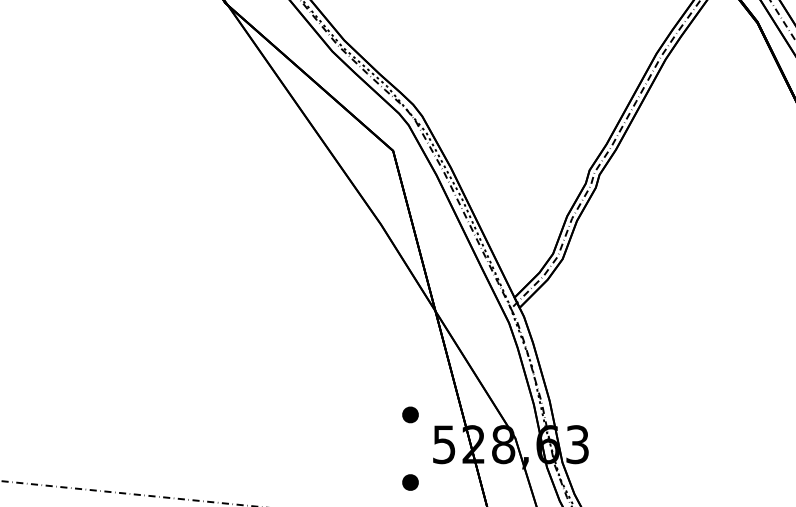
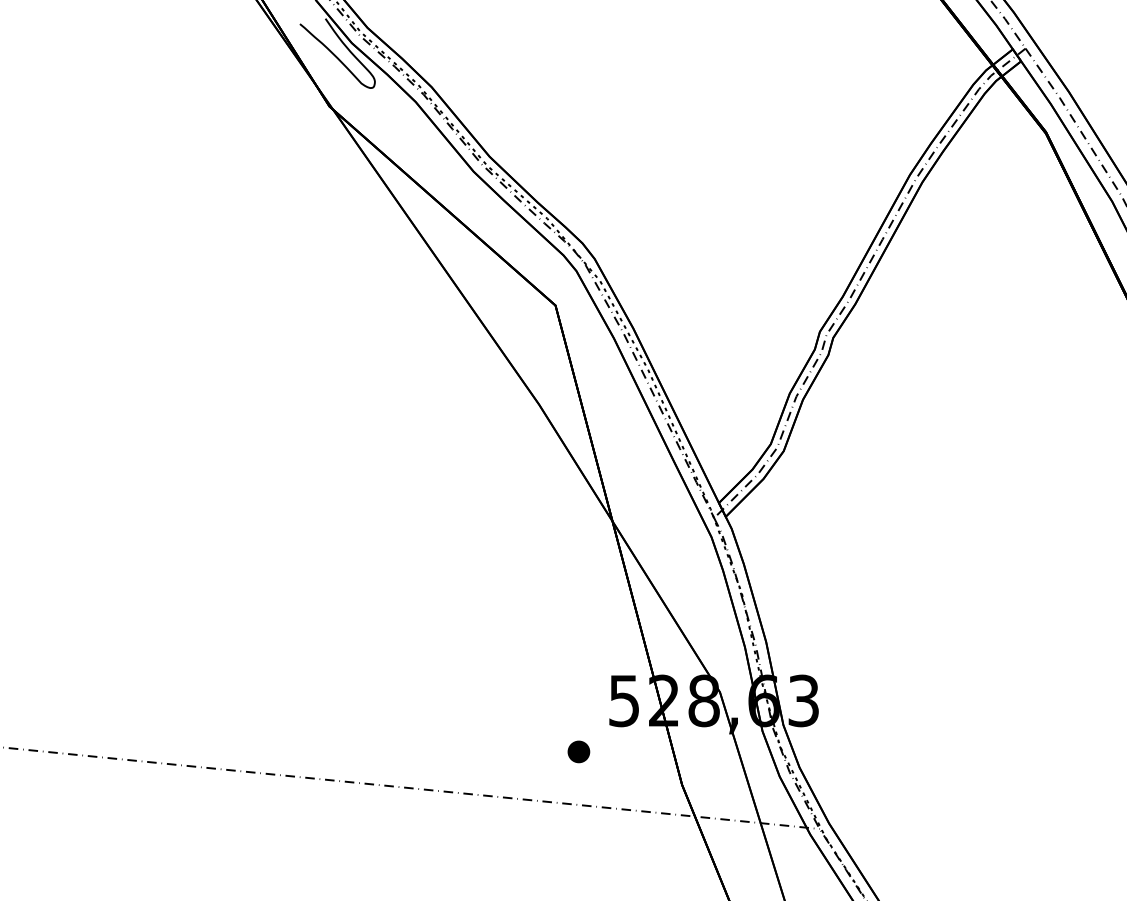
part: (410, 414) -> (578, 660), removed

